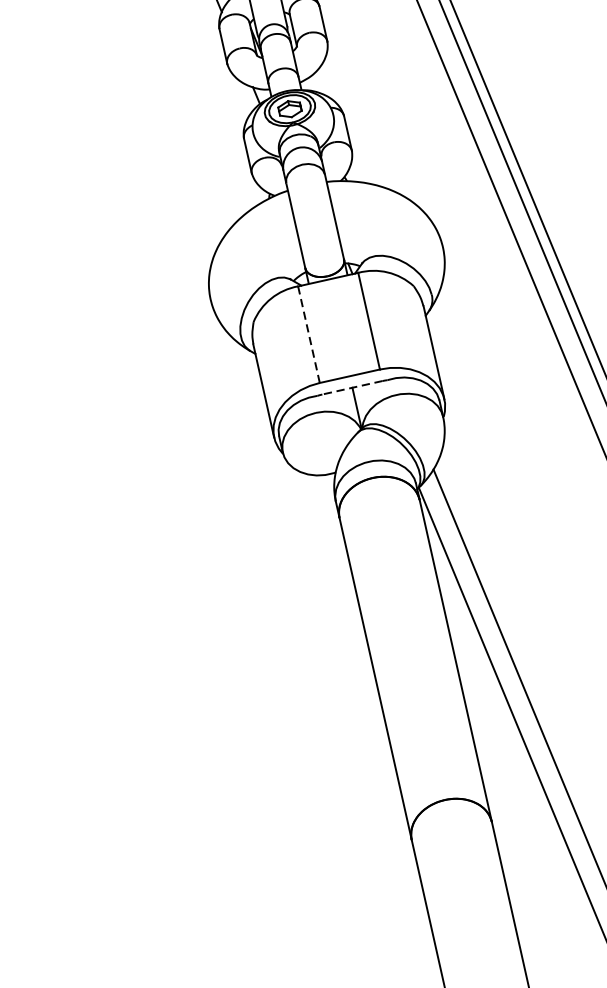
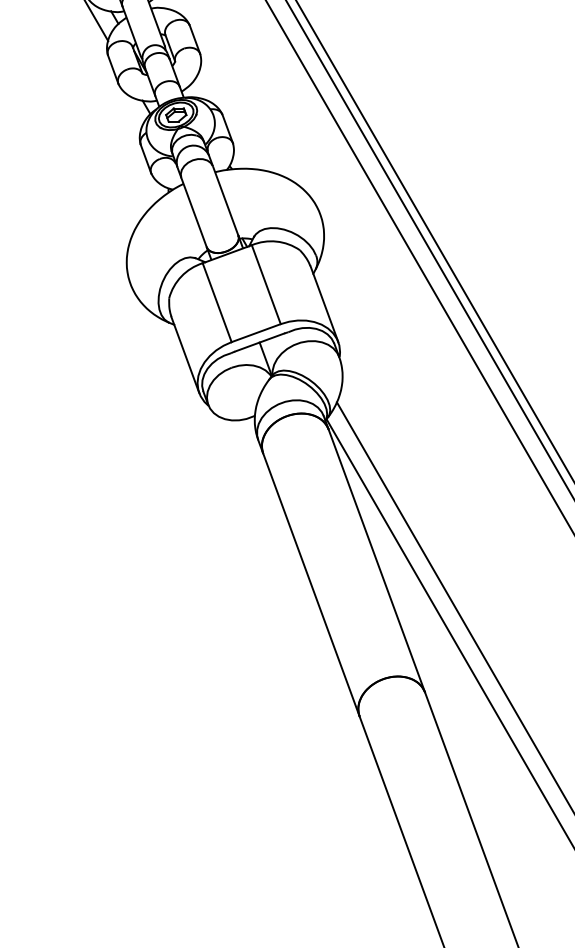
line: (309, 335) -> (217, 303), dashed -> solid
line: (352, 387) -> (259, 342), dashed -> solid

